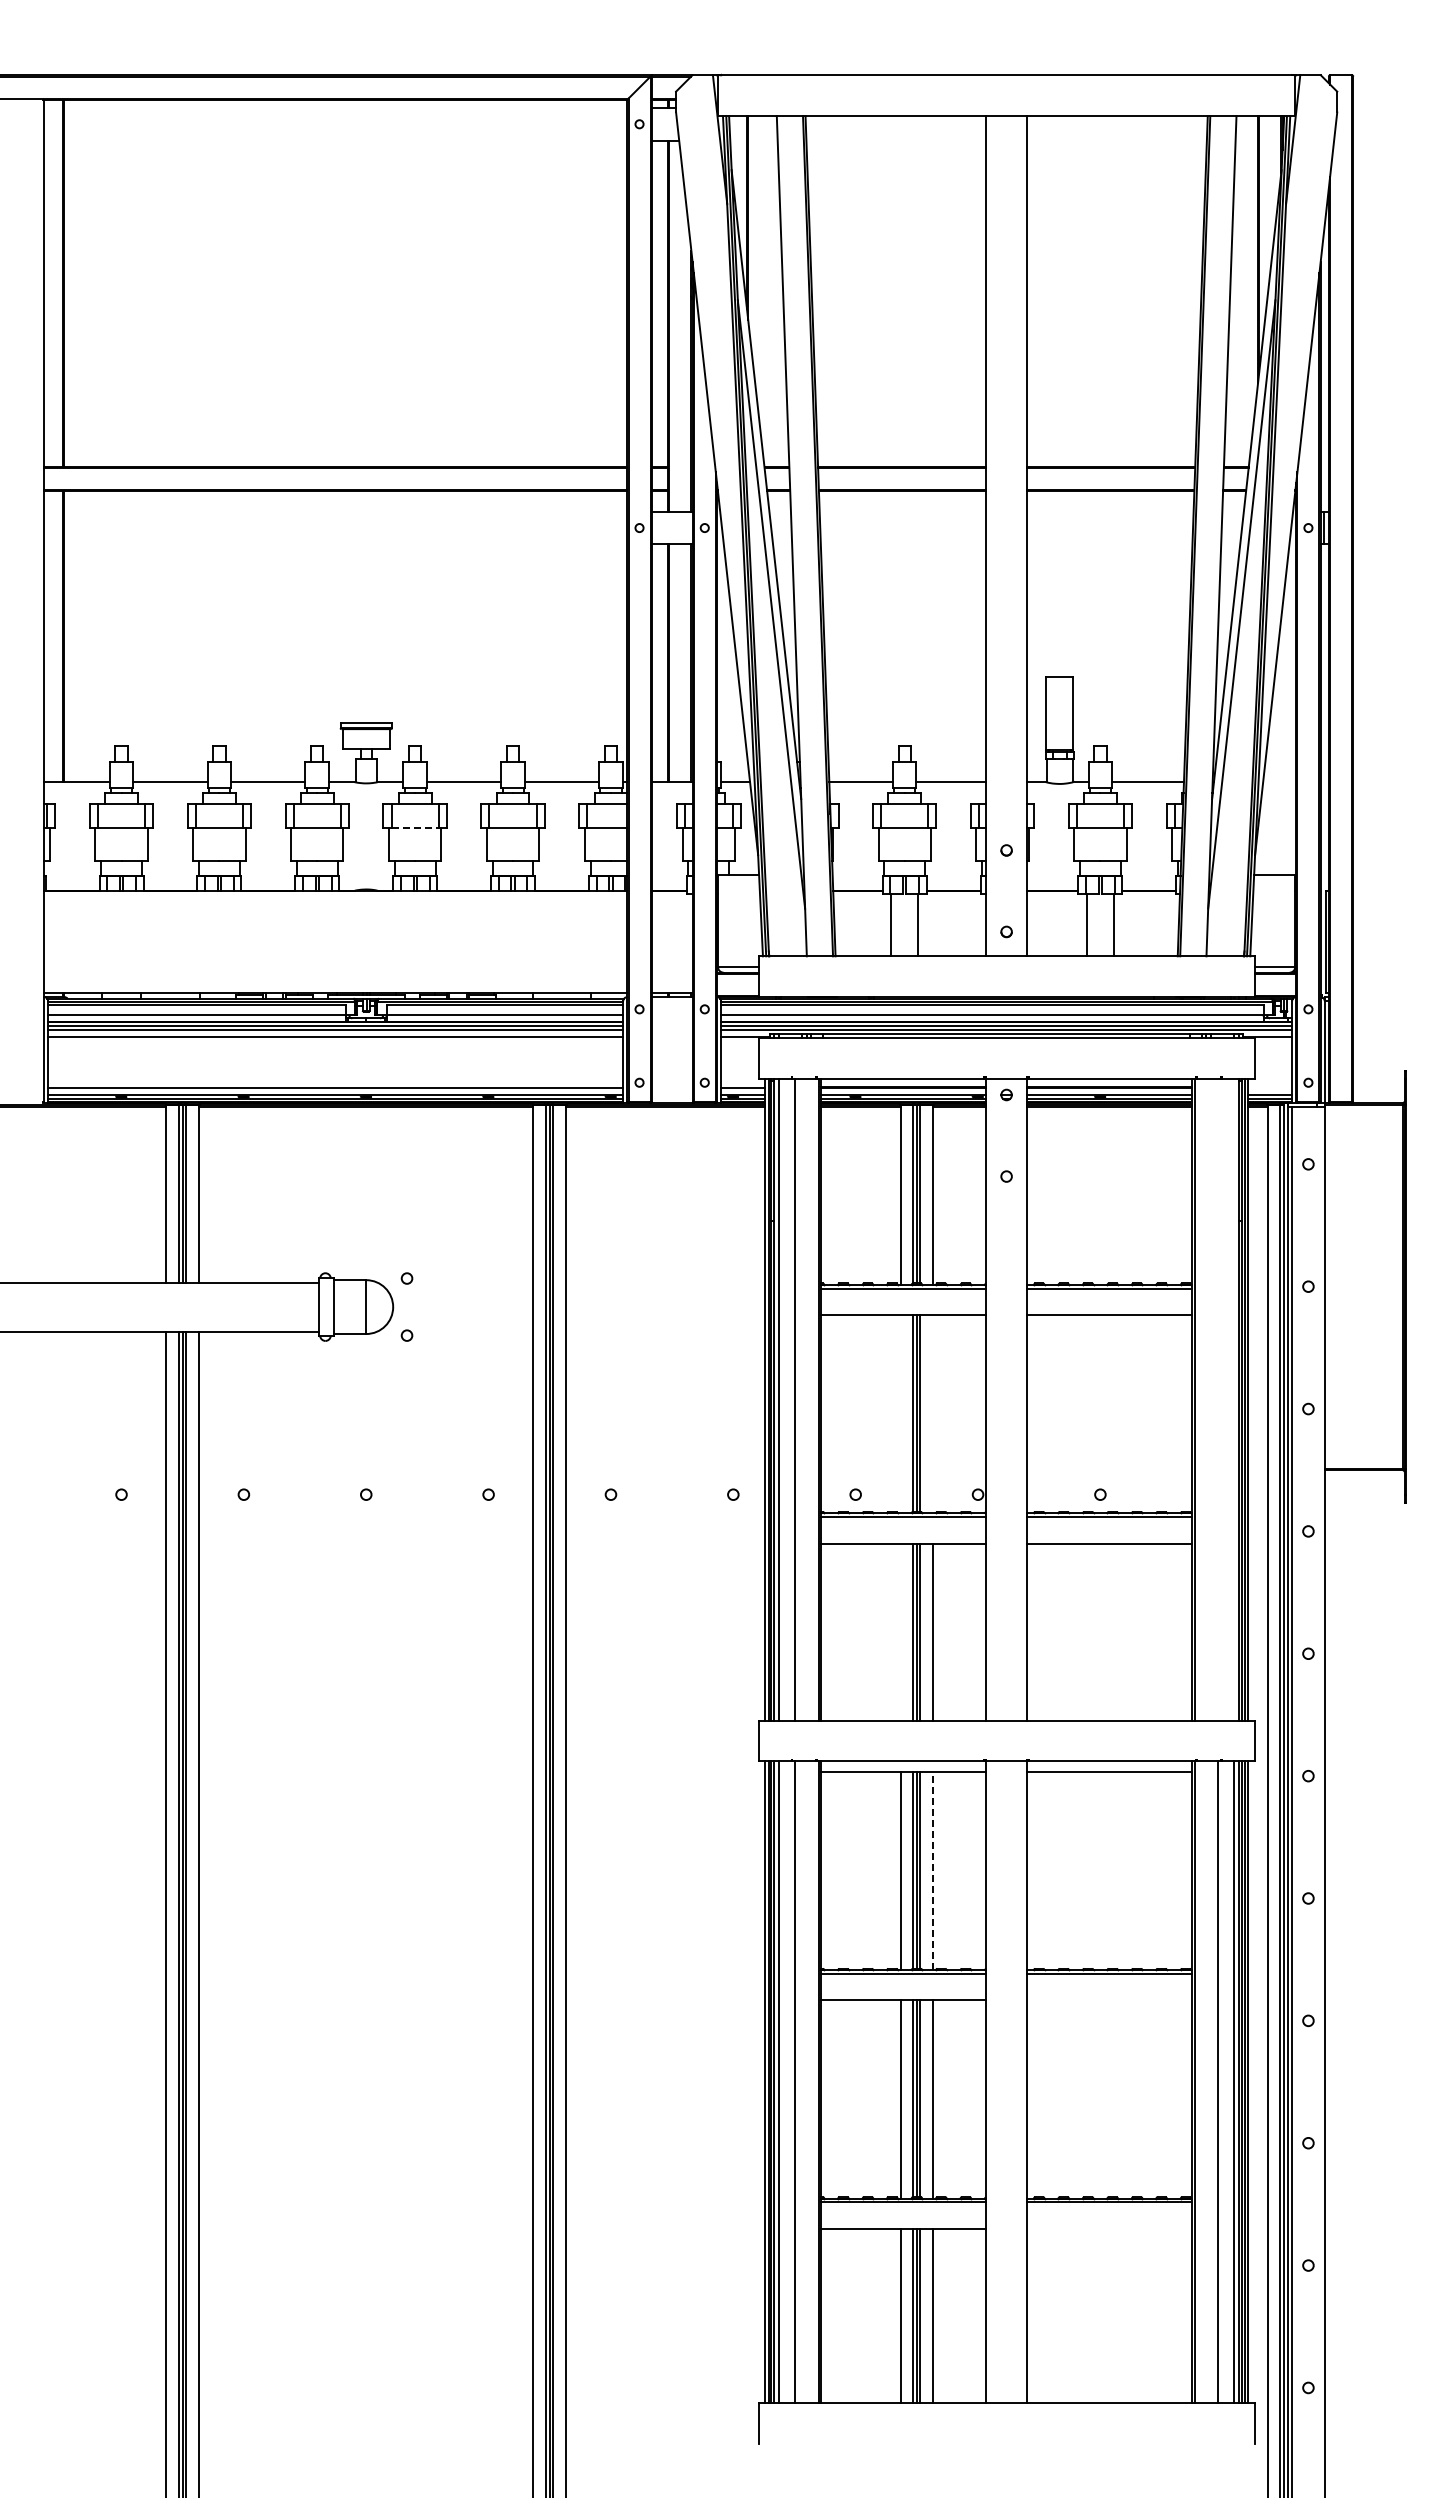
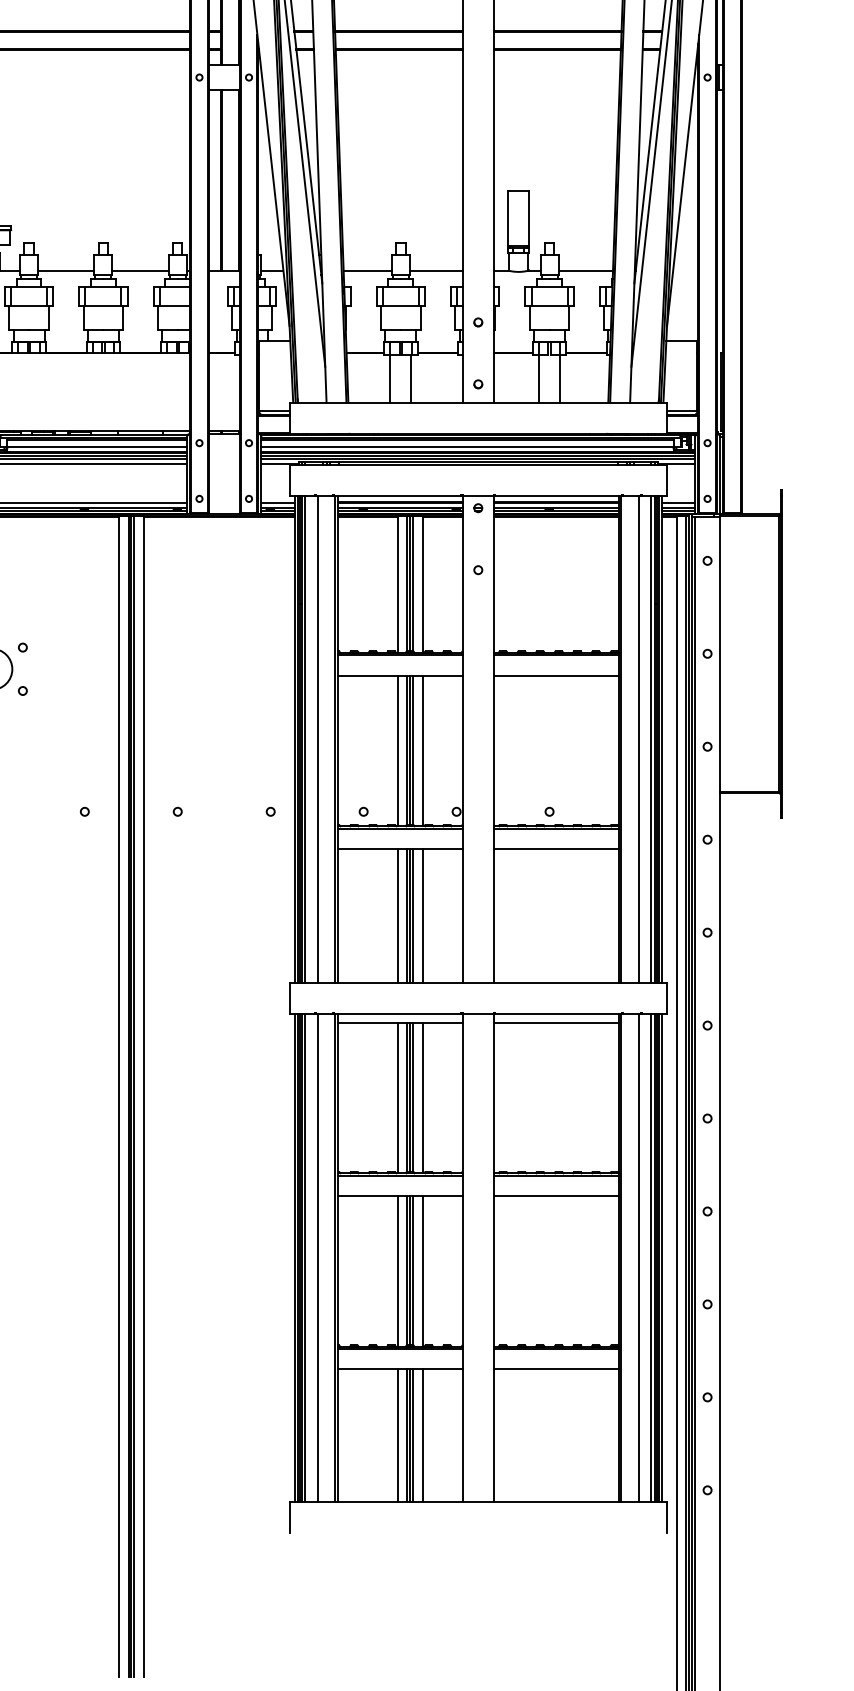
line: (415, 828) -> (29, 305), dashed -> solid
line: (1269, 1088) -> (678, 503), added
line: (1218, 1399) -> (639, 739), added
line: (1234, 1399) -> (651, 739), added
line: (900, 1414) -> (397, 750), added
line: (933, 1414) -> (422, 750), added
line: (900, 1631) -> (397, 915), added
line: (933, 1870) -> (422, 1097), dashed -> solid
line: (1109, 2000) -> (556, 1196), added
line: (1109, 2228) -> (556, 1369), added

